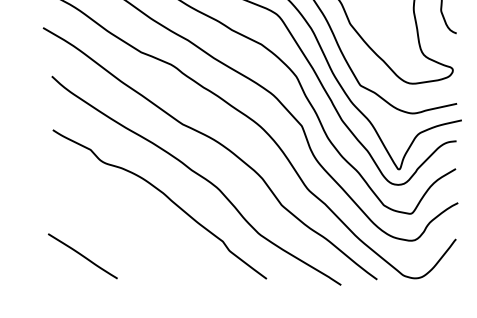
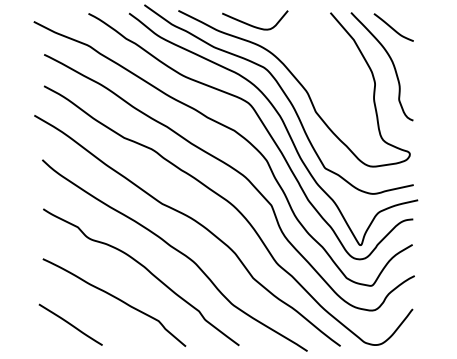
curve: (132, 228) -> (116, 299), added

